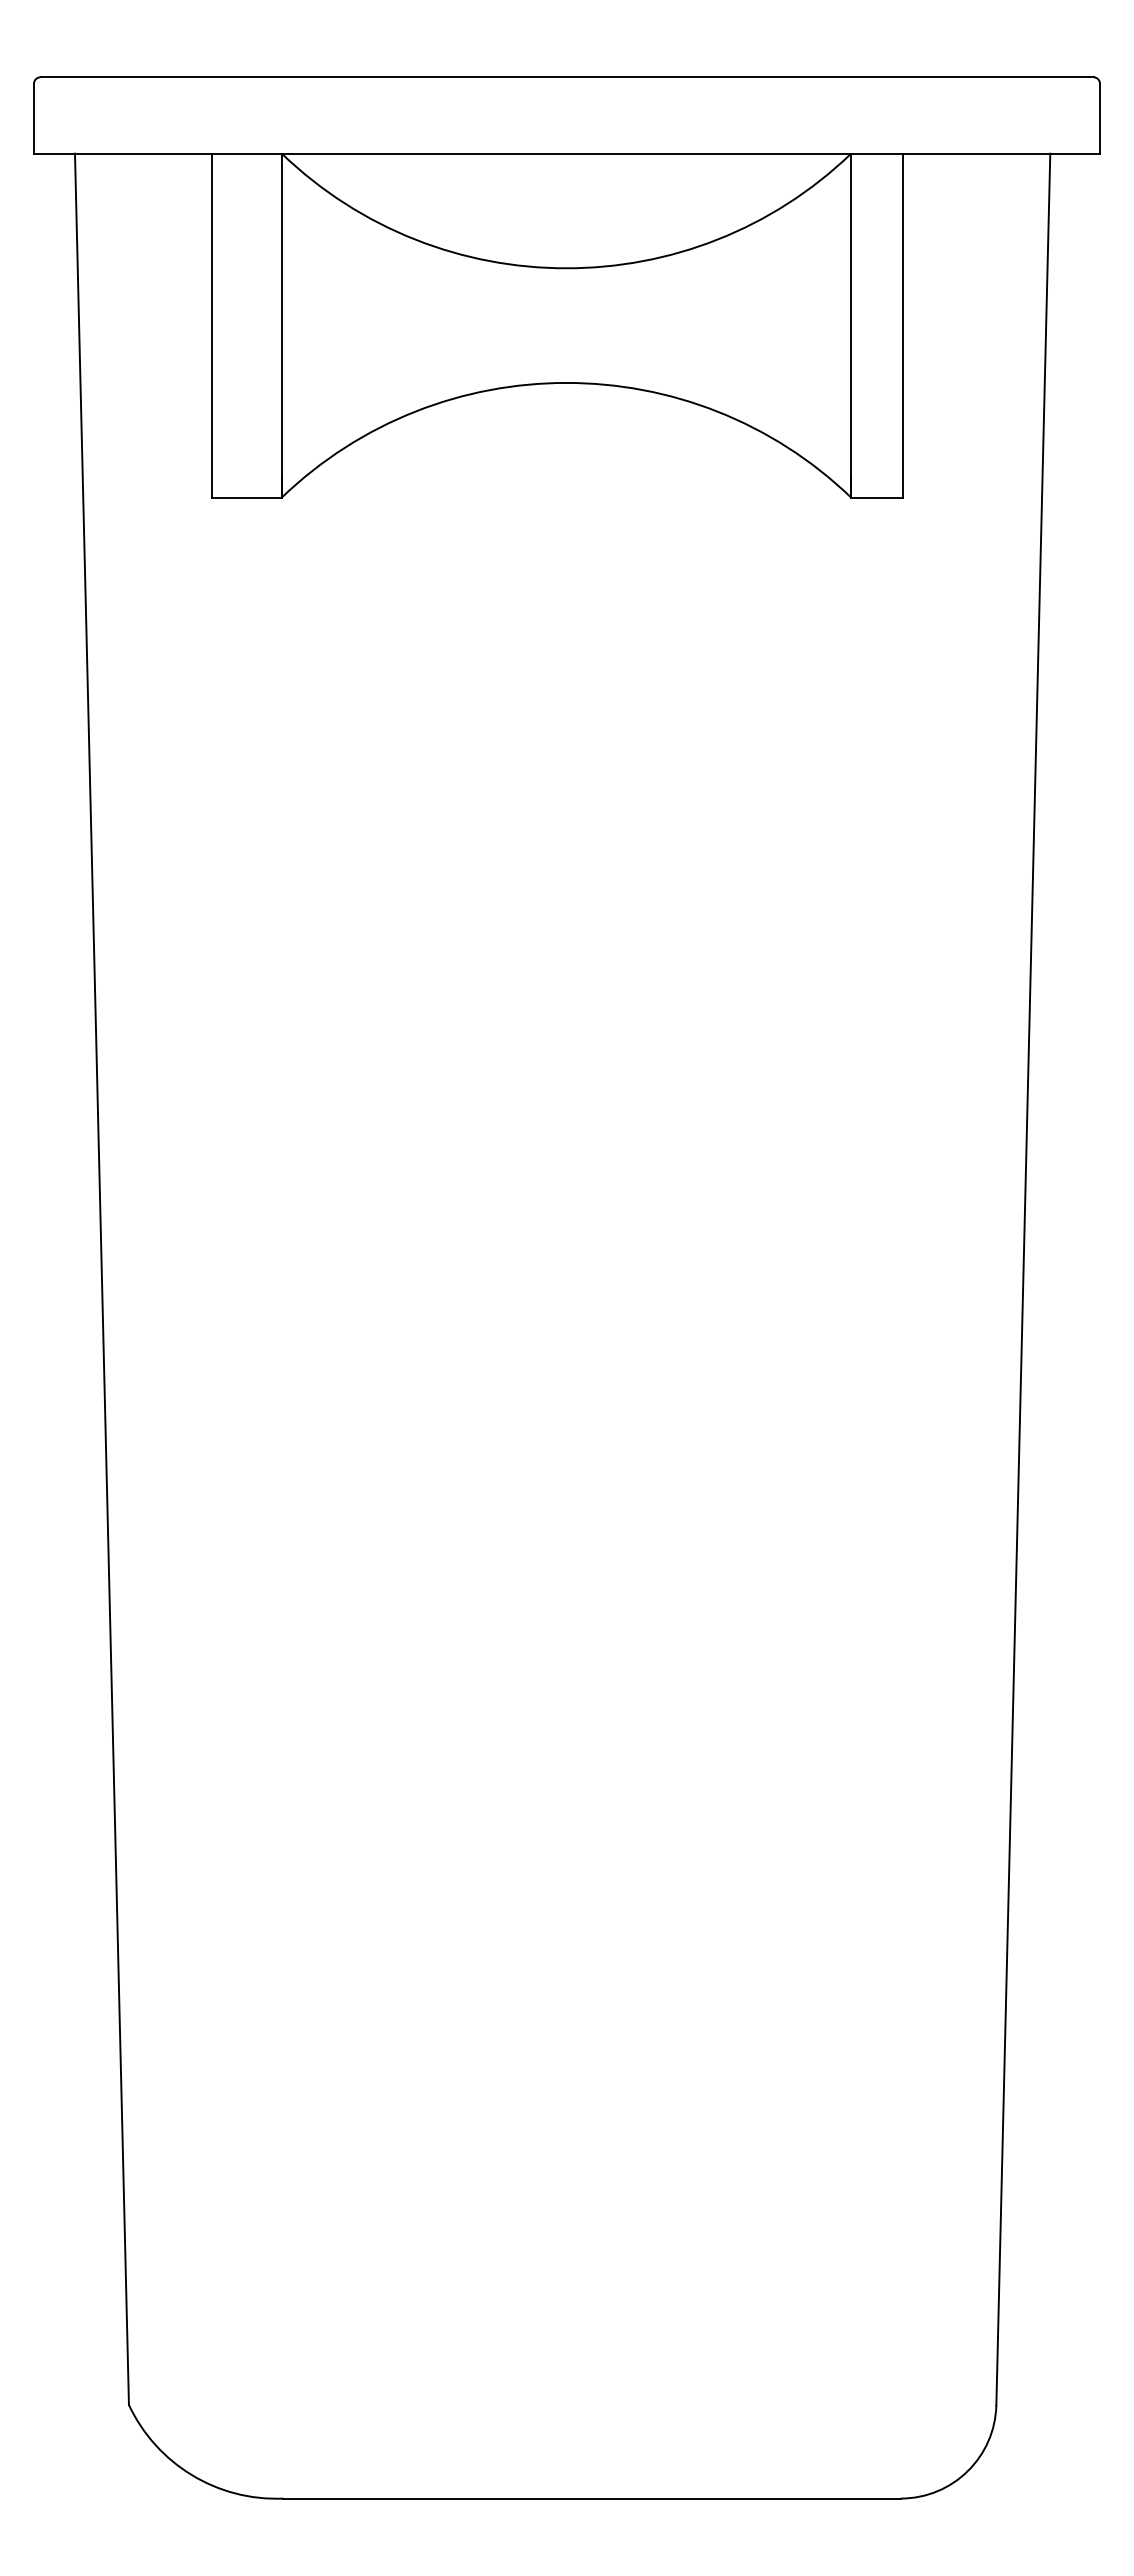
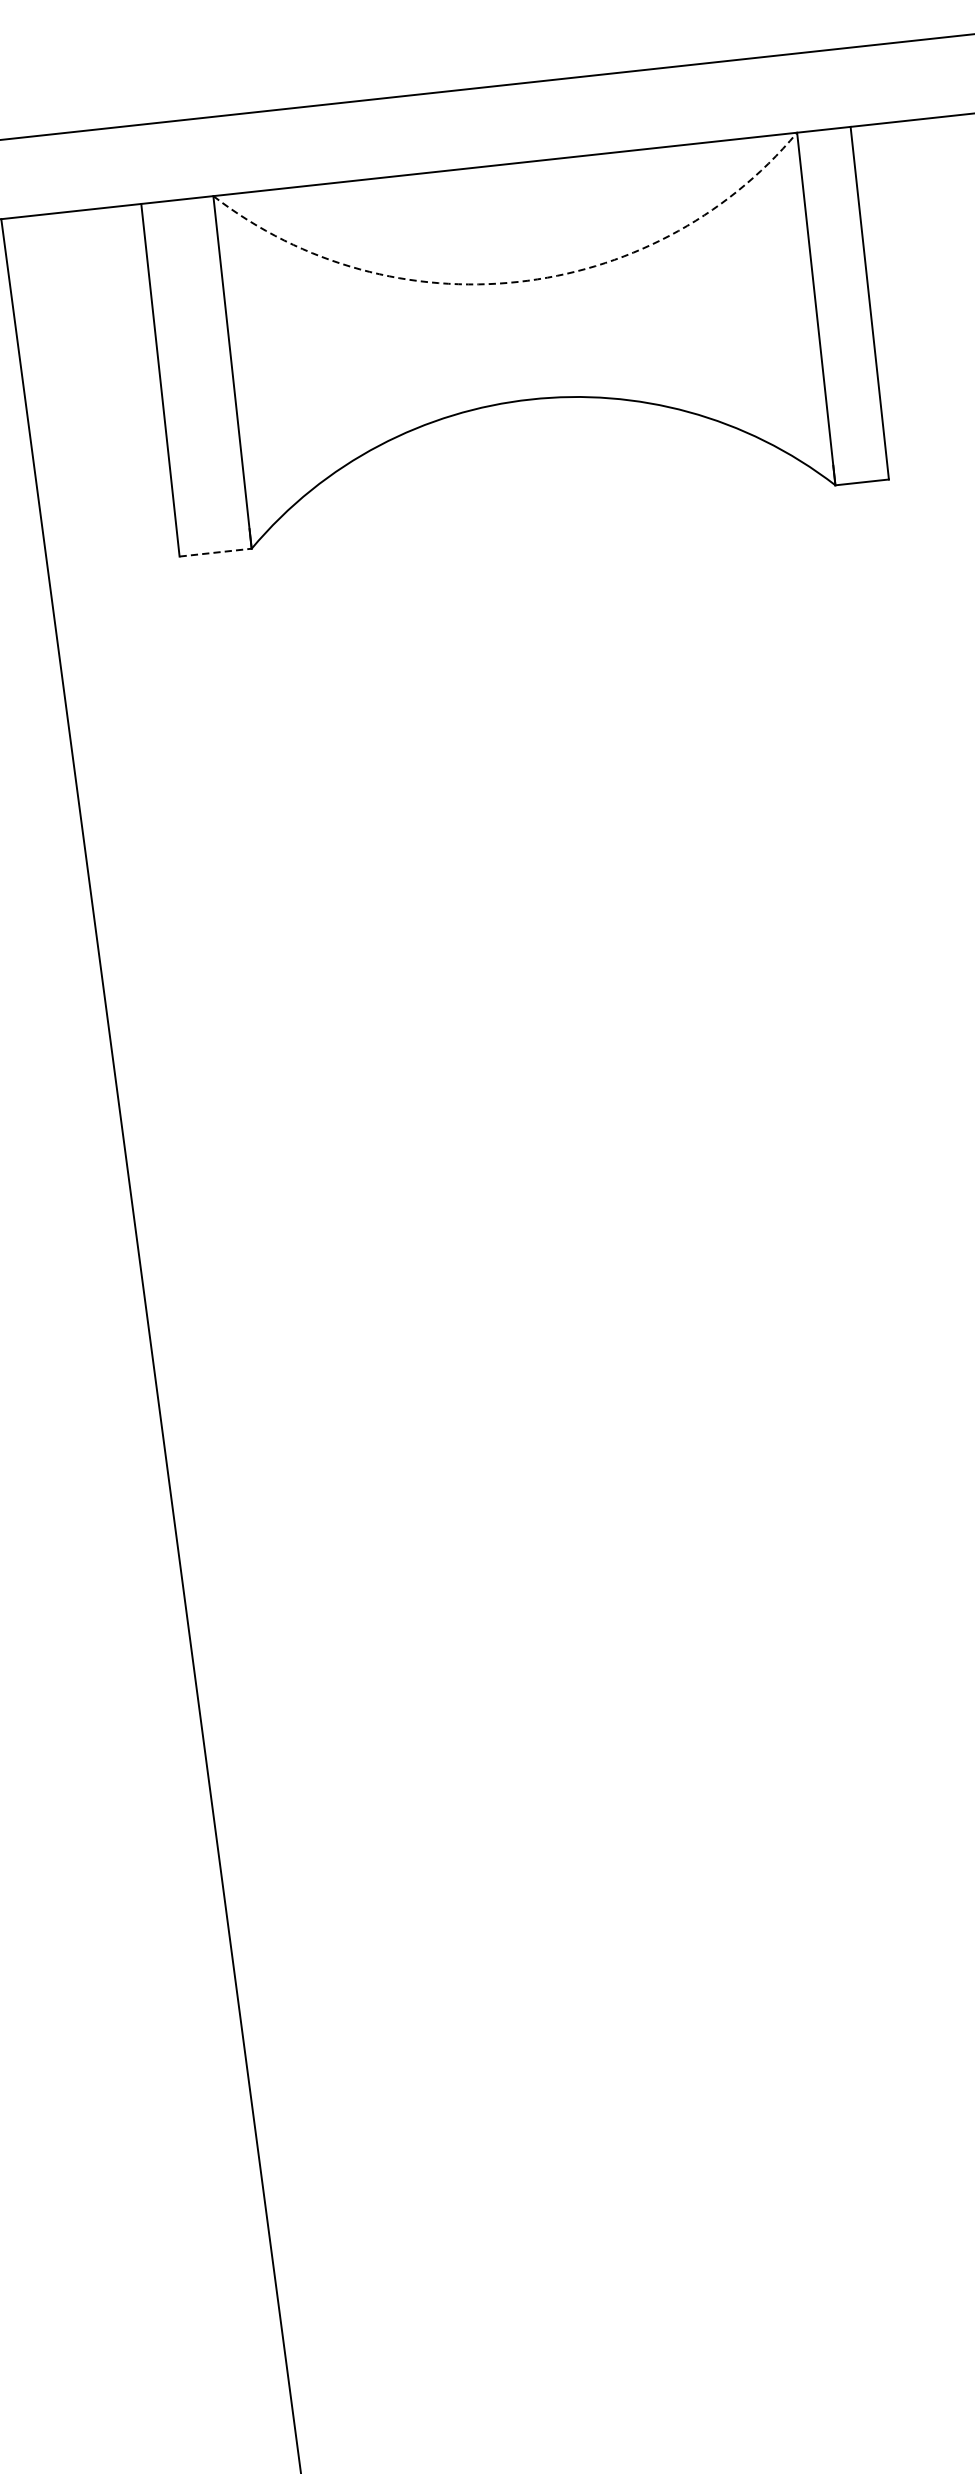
arc: (566, 268) -> (518, 282), solid -> dashed
line: (247, 497) -> (216, 552), solid -> dashed

